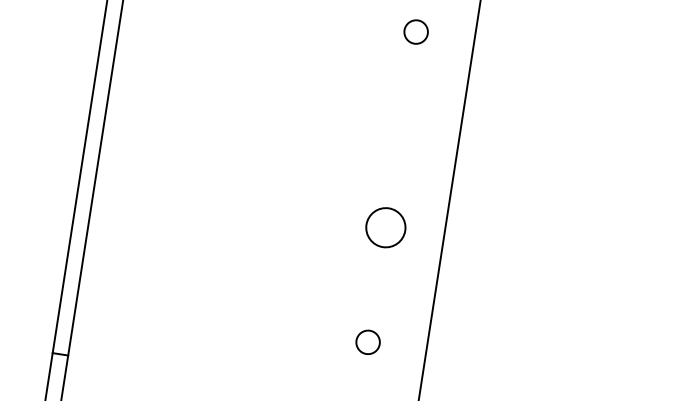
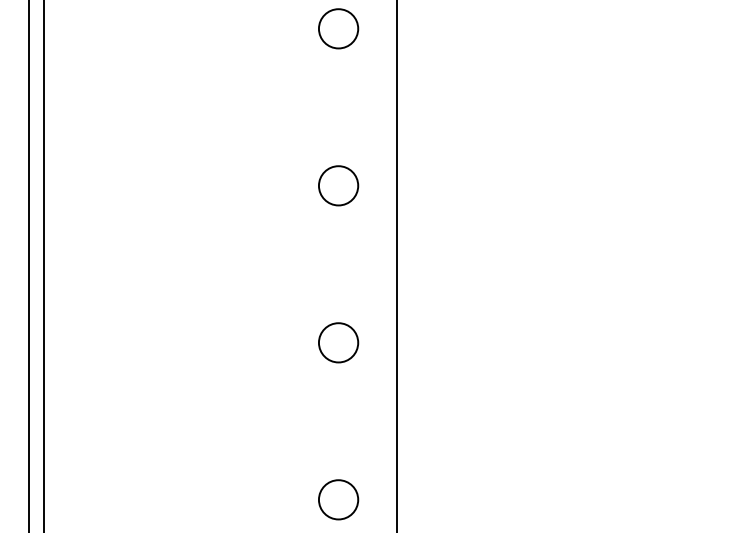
circle: (416, 31) -> (338, 185), size x1.67
circle: (385, 227) -> (338, 342), moved
circle: (368, 342) -> (338, 499), size x1.67

